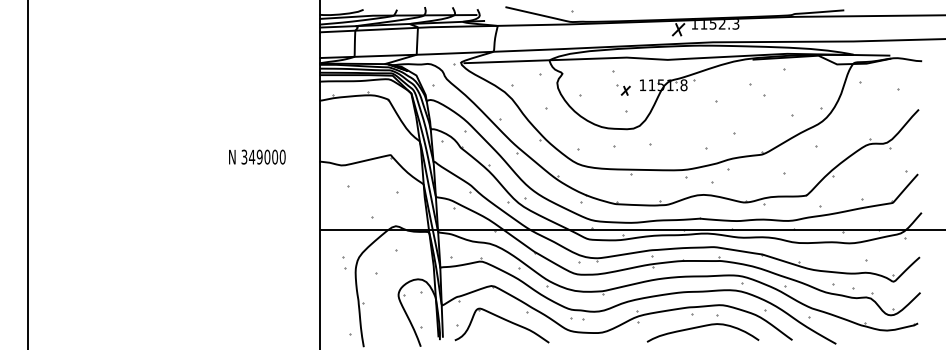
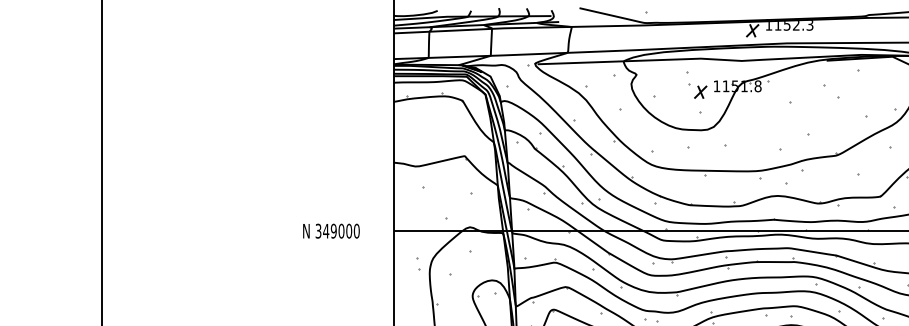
part: (623, 89) -> (697, 90), size x1.43
text: (257, 156) -> (331, 230), moved

